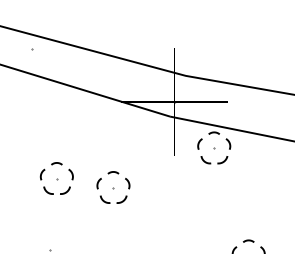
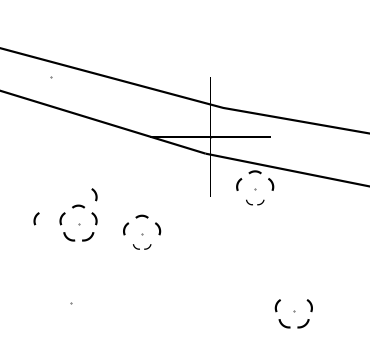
curve: (71, 152) -> (94, 193), added
part: (213, 160) -> (254, 202), size x0.6
curve: (19, 173) -> (36, 217), added
part: (112, 199) -> (141, 246), size x0.6
curve: (248, 241) -> (293, 293), removed

